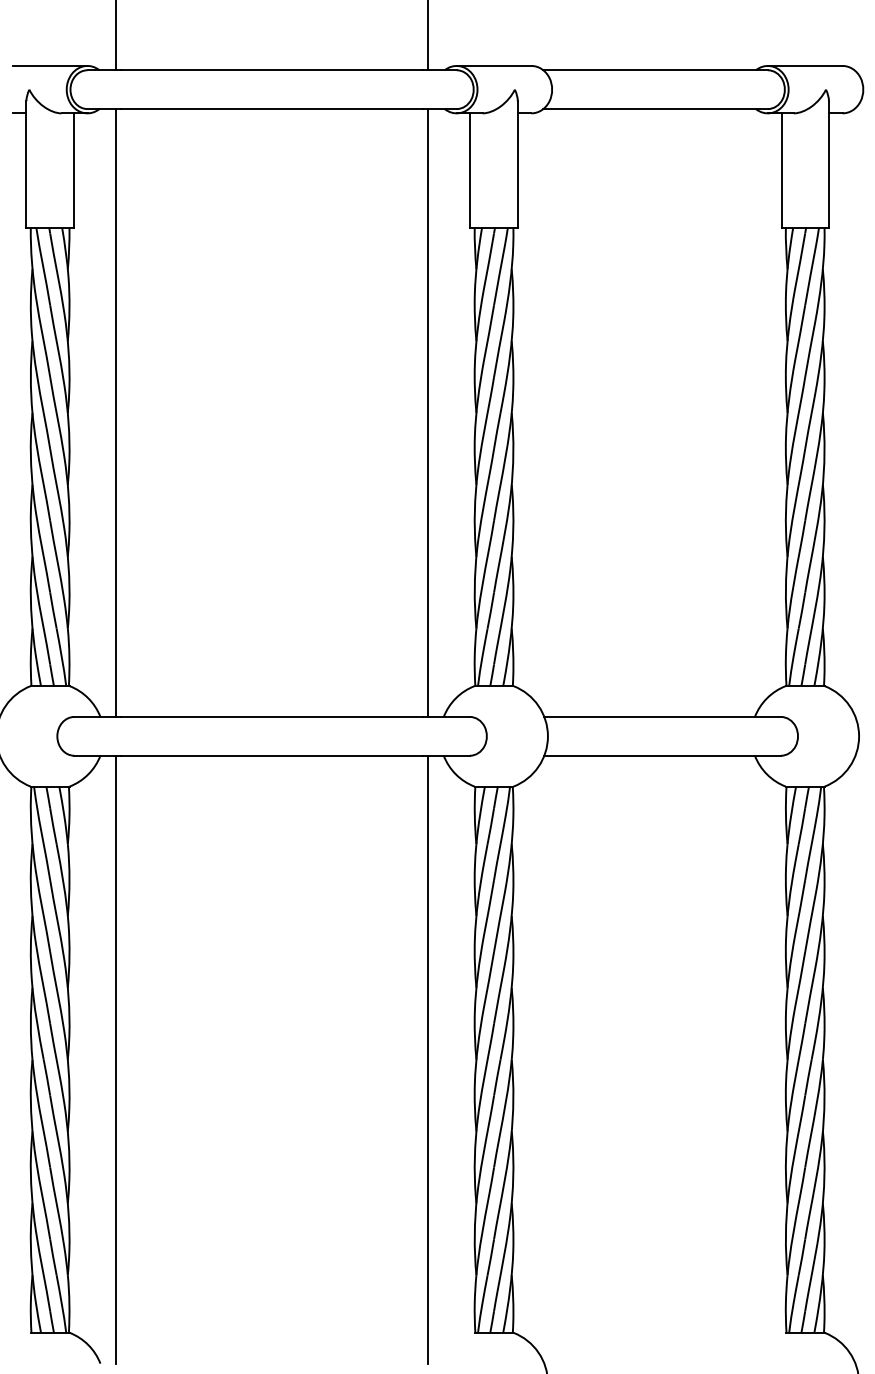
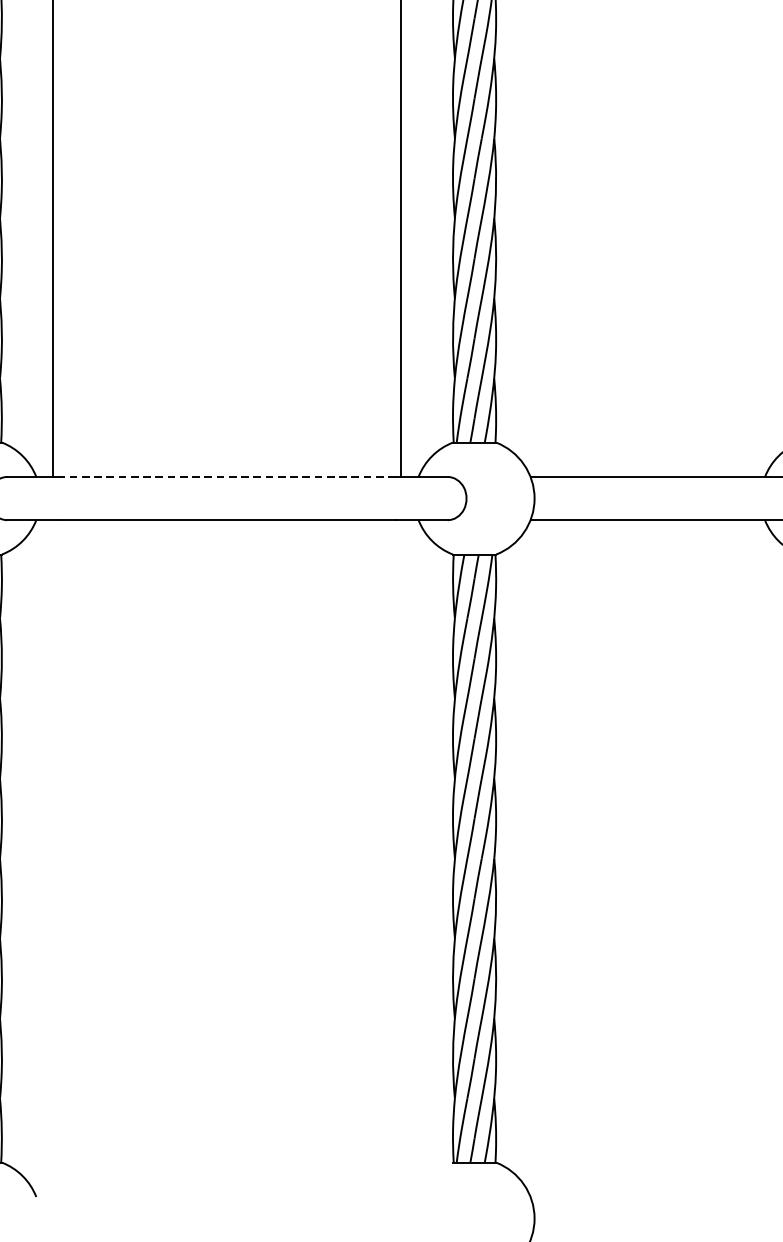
line: (271, 716) -> (226, 476), solid -> dashed
line: (115, 1059) -> (53, 858), removed
line: (428, 1059) -> (401, 858), removed

